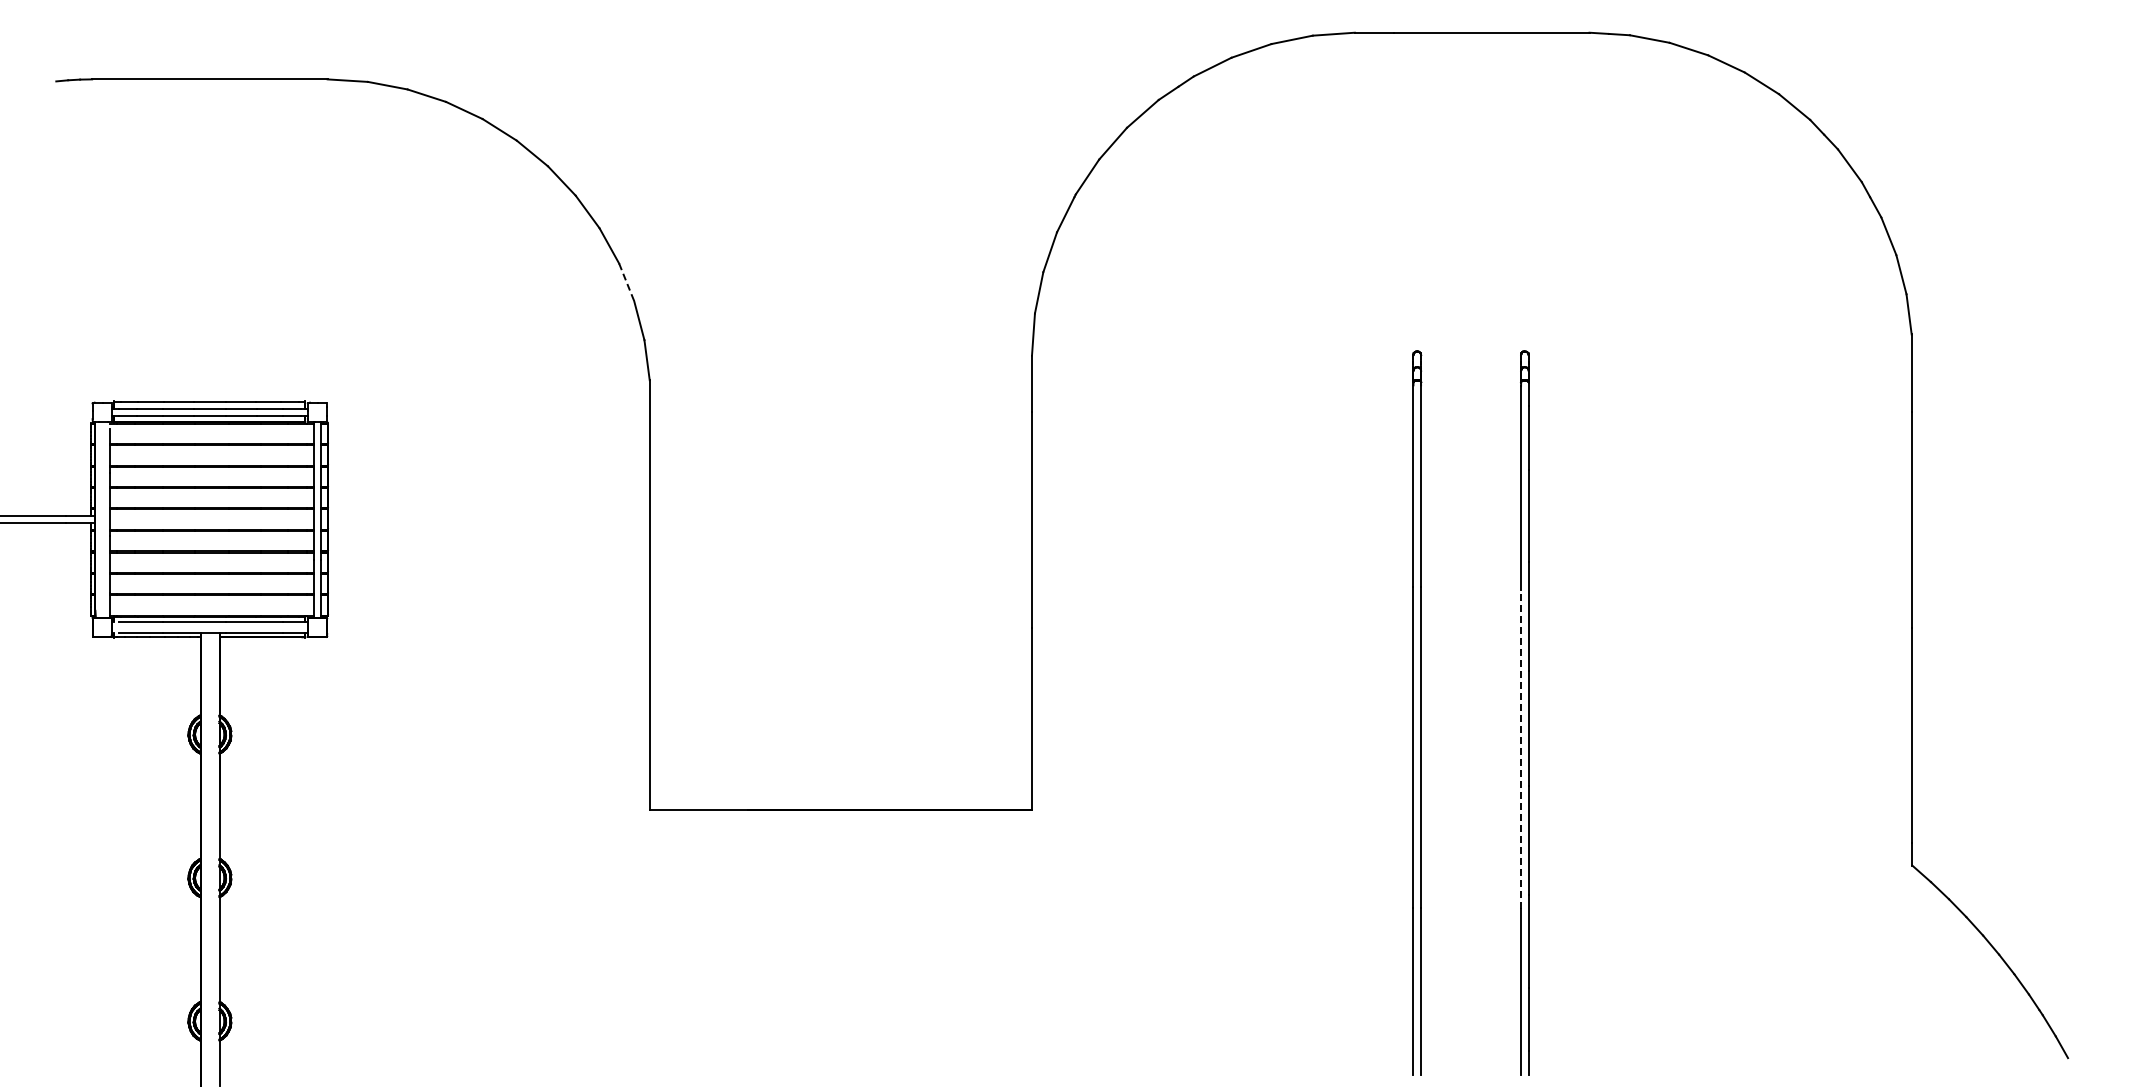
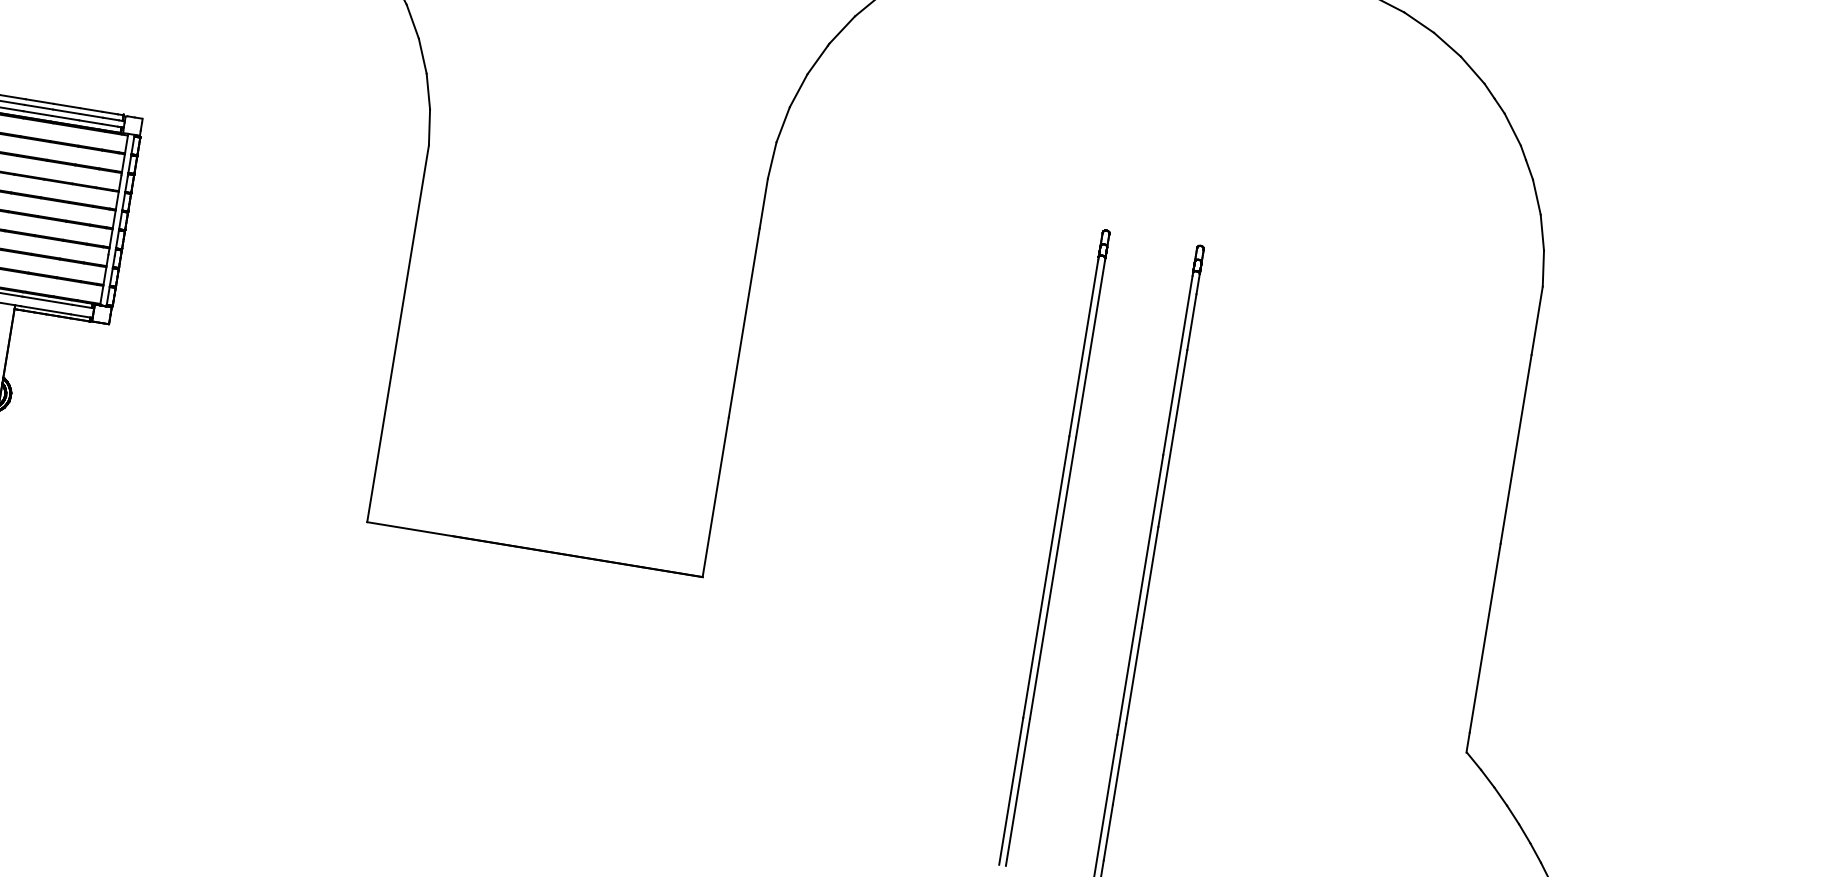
line: (626, 282) -> (422, 56), dashed -> solid
line: (1521, 749) -> (1140, 594), dashed -> solid

